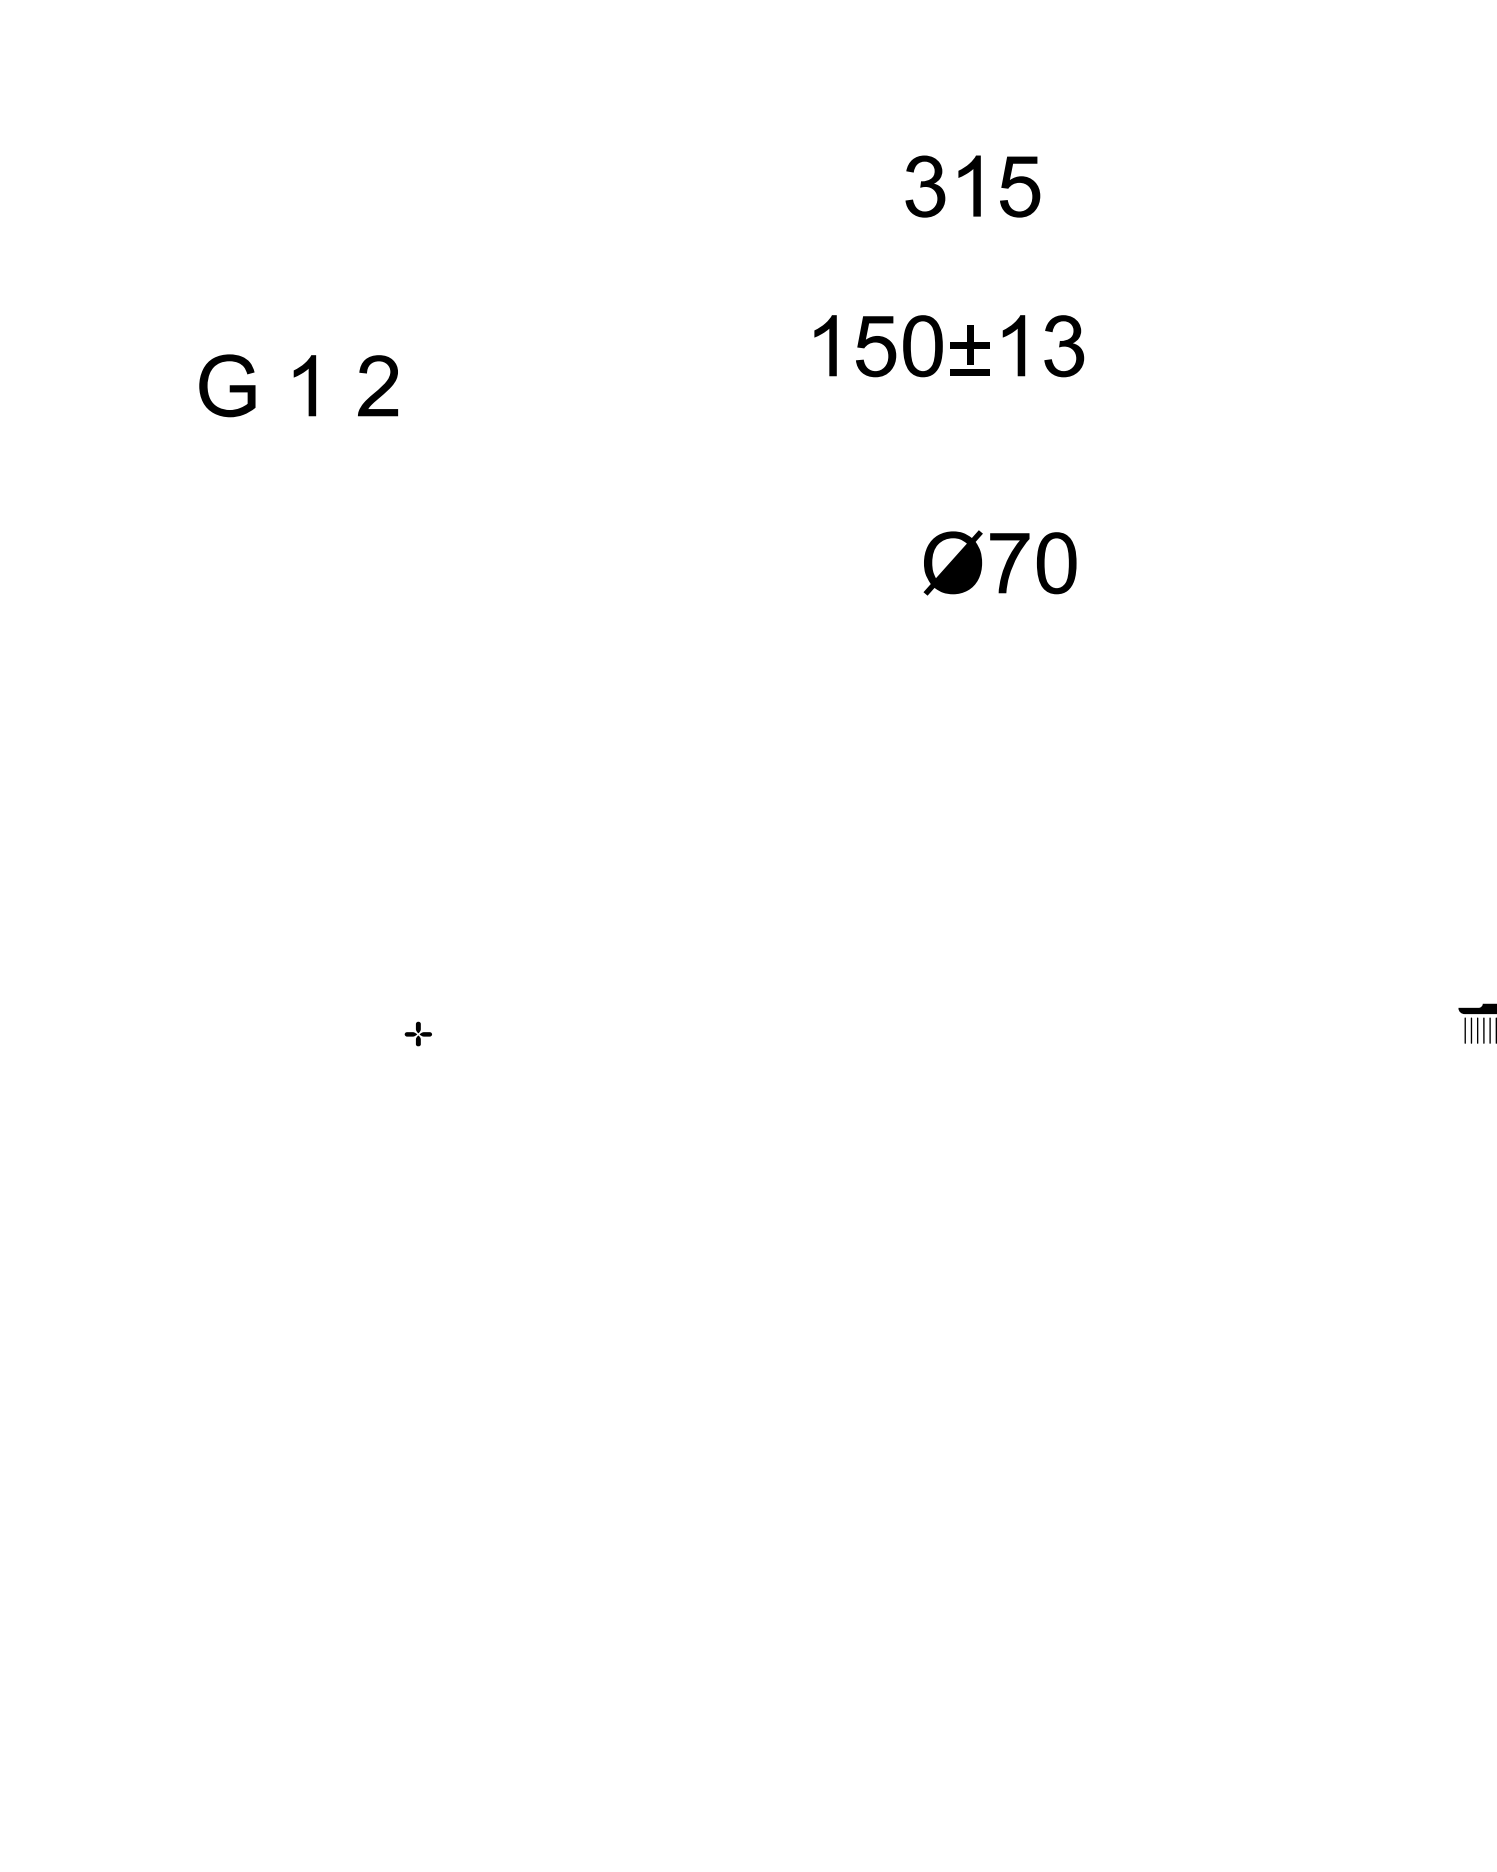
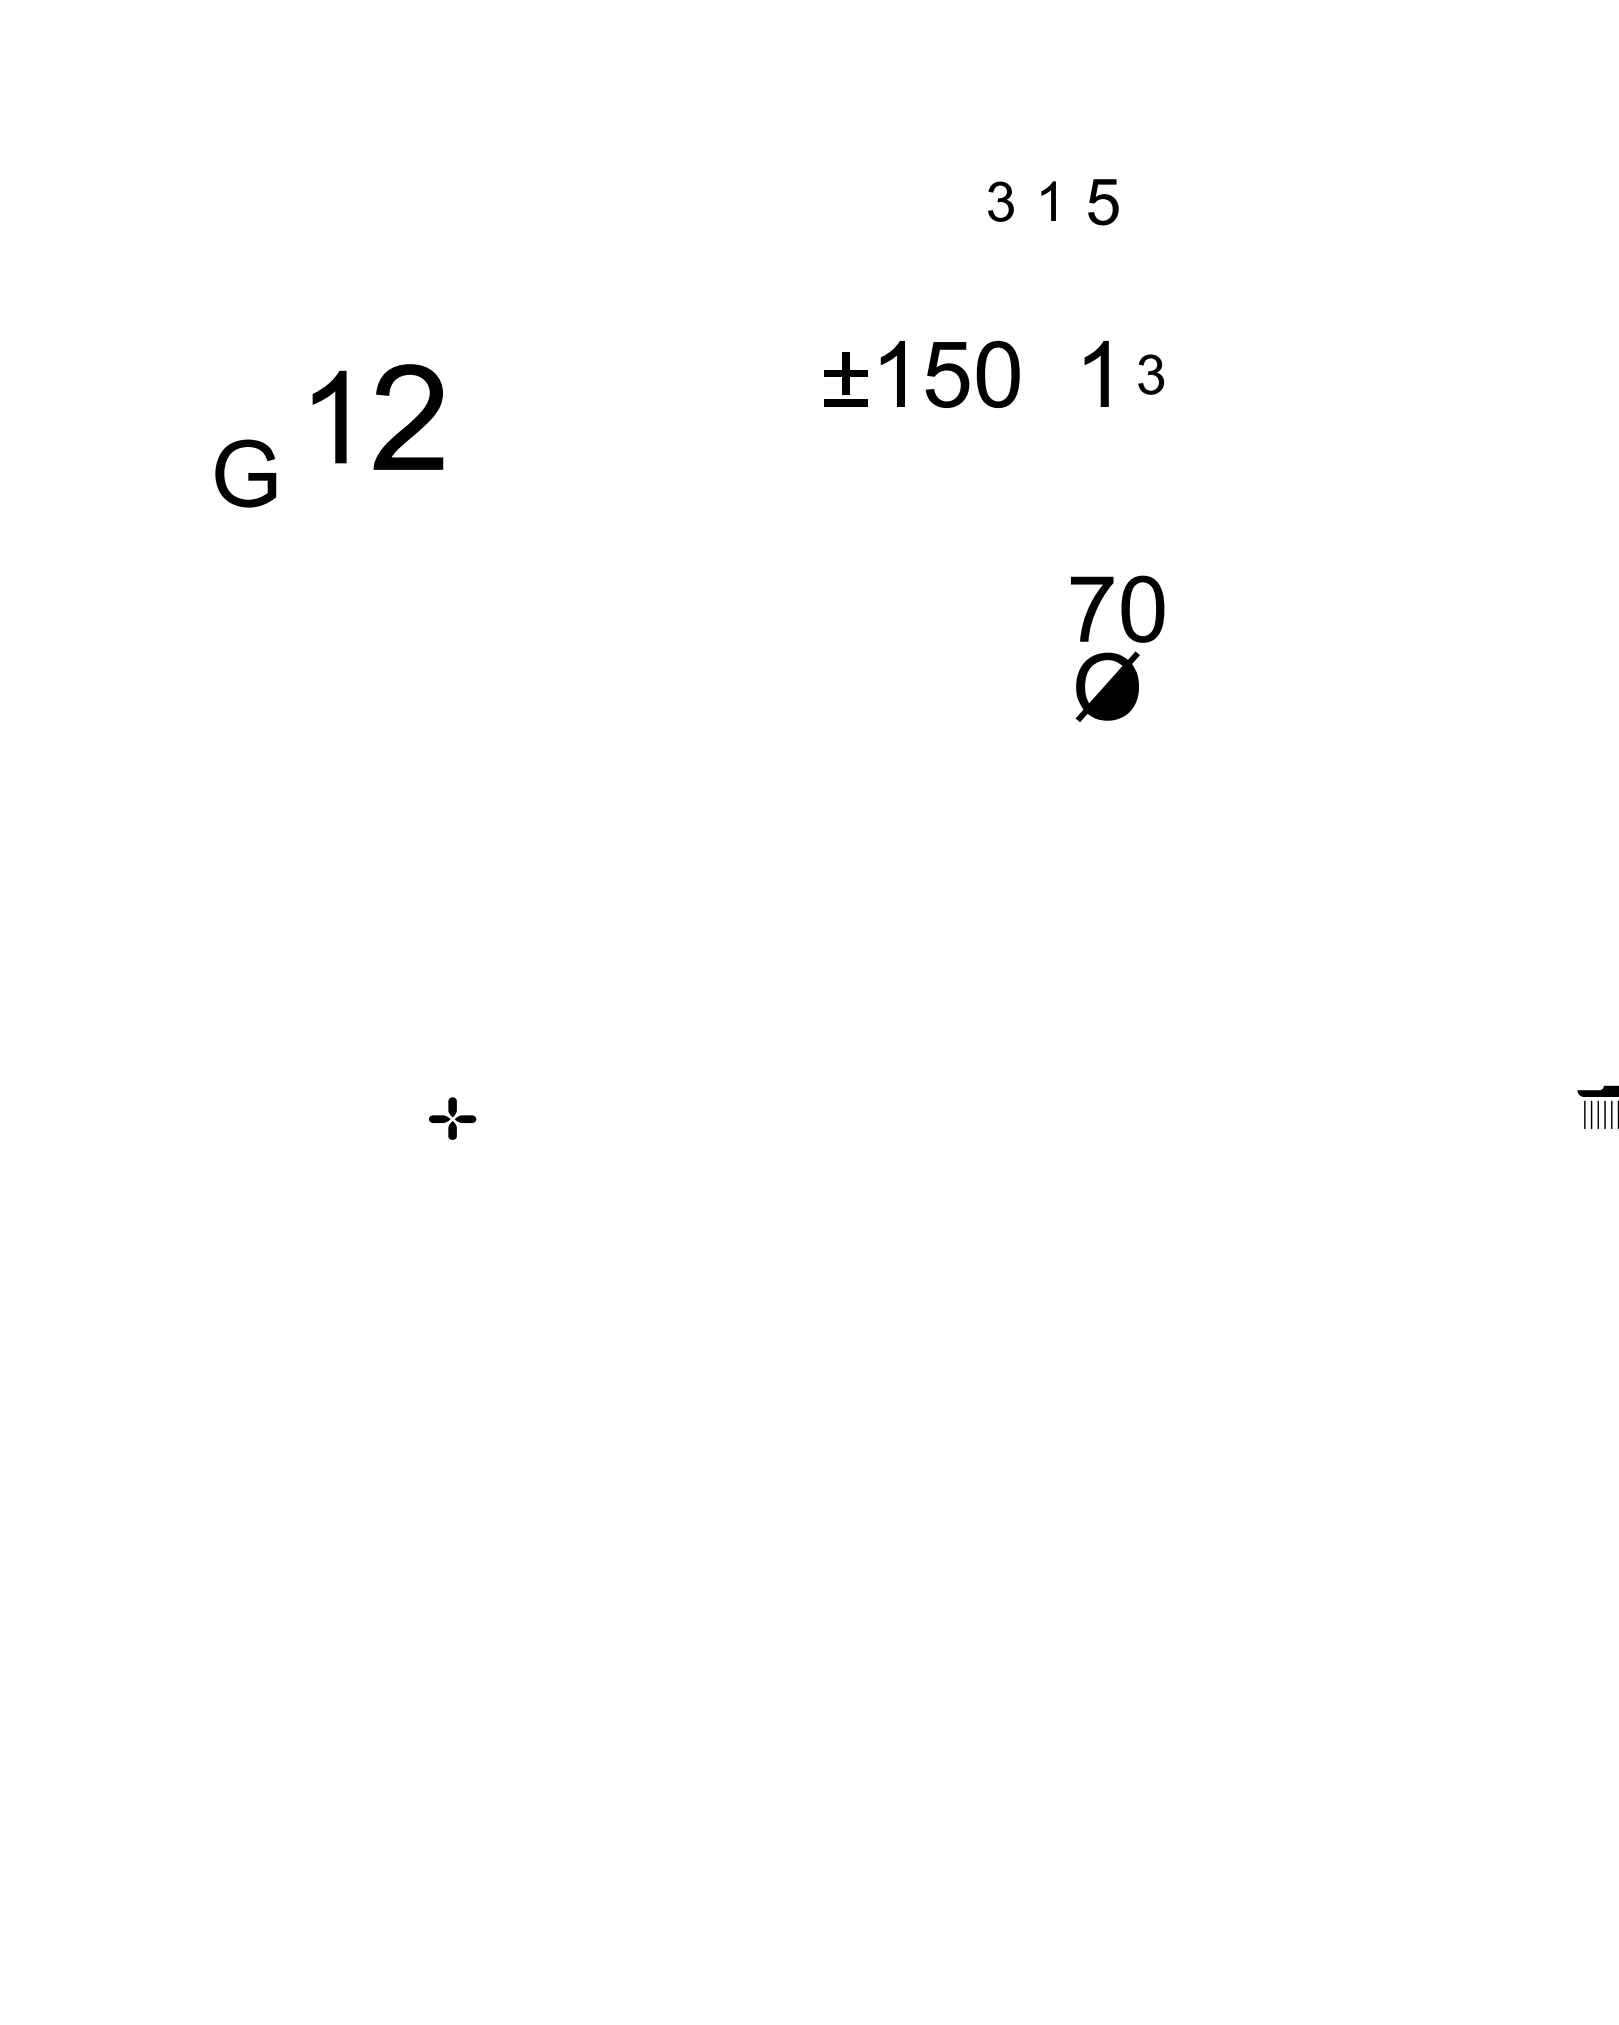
part: (969, 185) -> (1048, 200), size x0.6
part: (925, 186) -> (1000, 201), size x0.6
part: (1020, 186) -> (1103, 201), size x0.7
part: (1064, 346) -> (1151, 374), size x0.6
part: (969, 350) -> (845, 379), moved
part: (227, 385) -> (245, 473), moved
part: (304, 385) -> (329, 416), size x1.4
part: (378, 385) -> (409, 416), size x1.6
part: (952, 562) -> (1106, 686), moved
part: (417, 1033) -> (451, 1117), size x1.6

